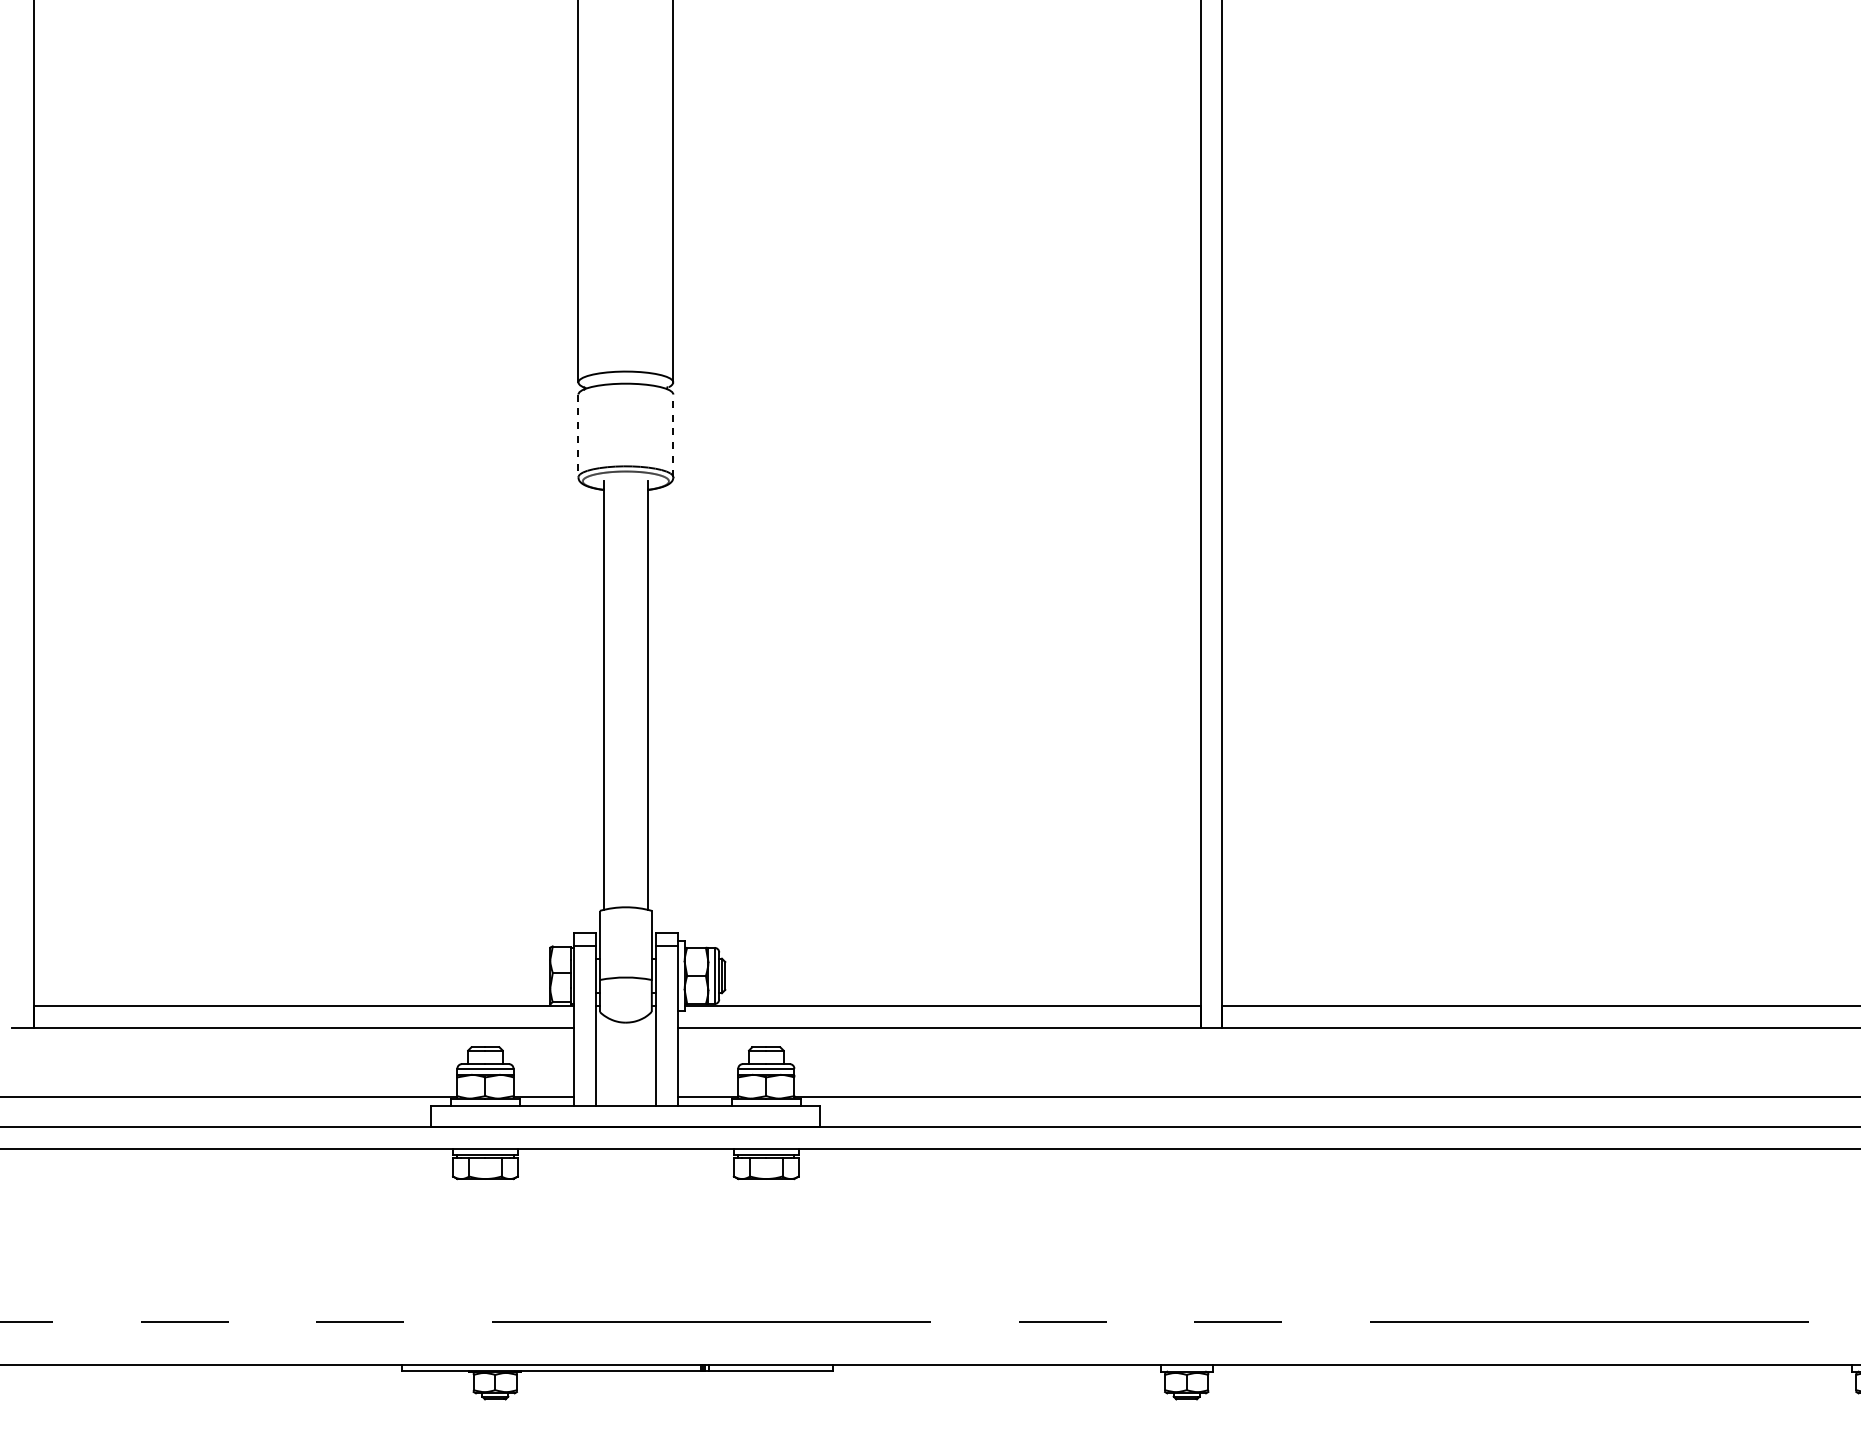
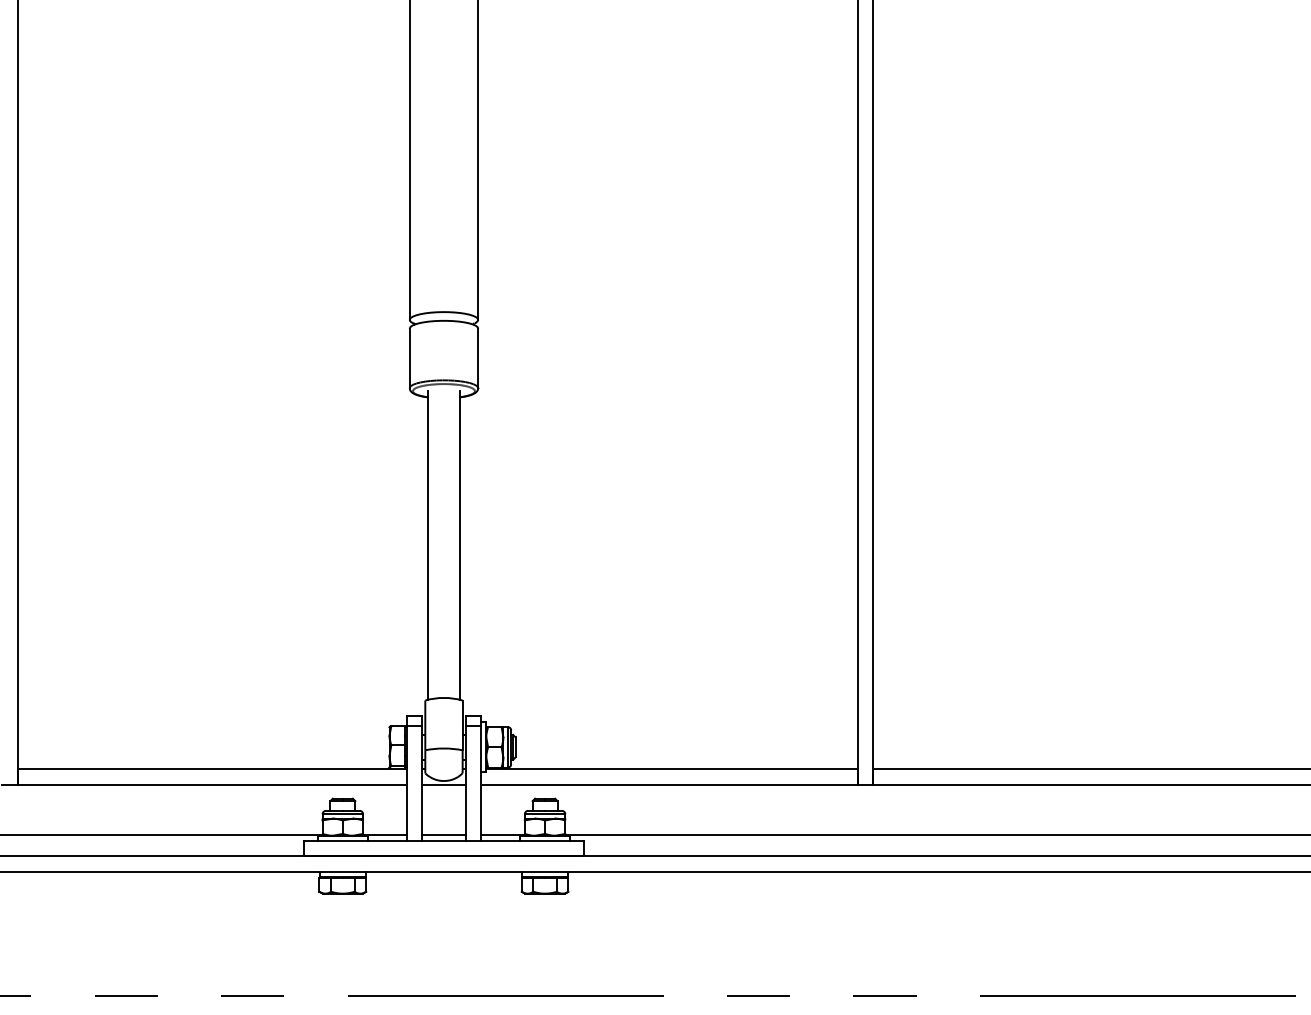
line: (673, 435) -> (478, 358), dashed -> solid
line: (578, 436) -> (409, 358), dashed -> solid
line: (625, 1027) -> (443, 784), added
line: (625, 1096) -> (443, 834), added

